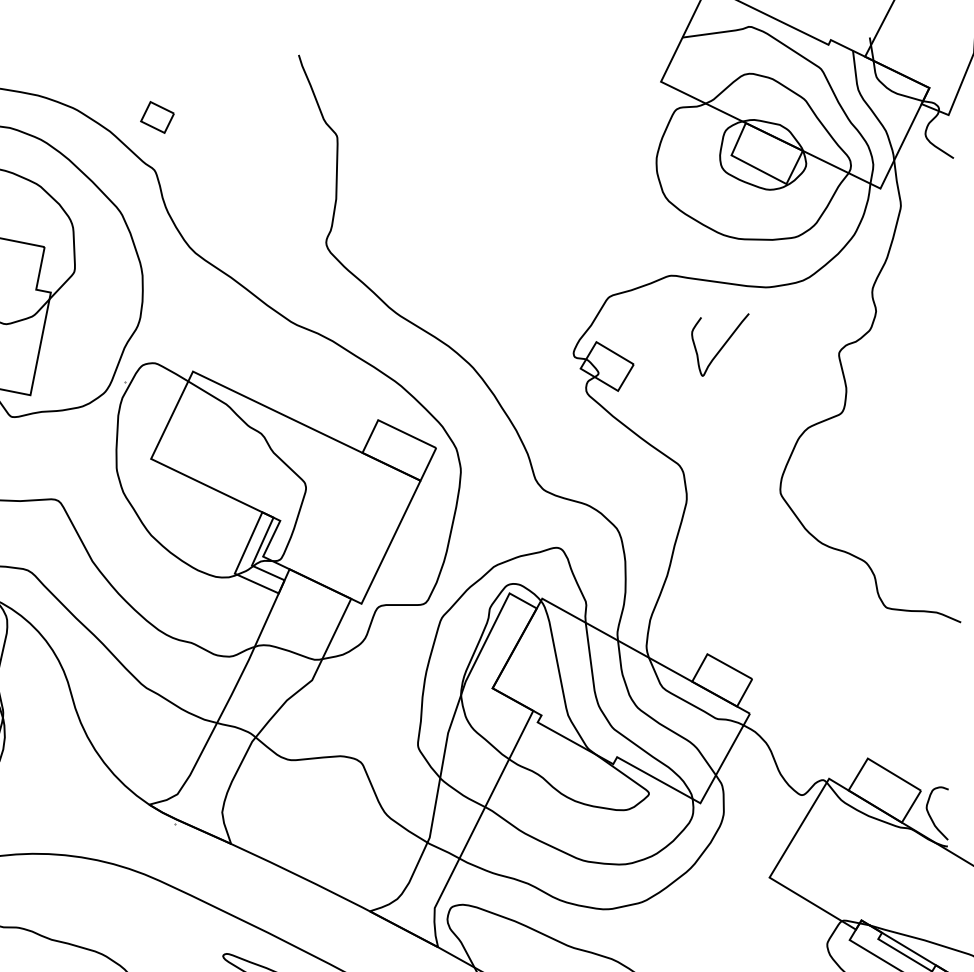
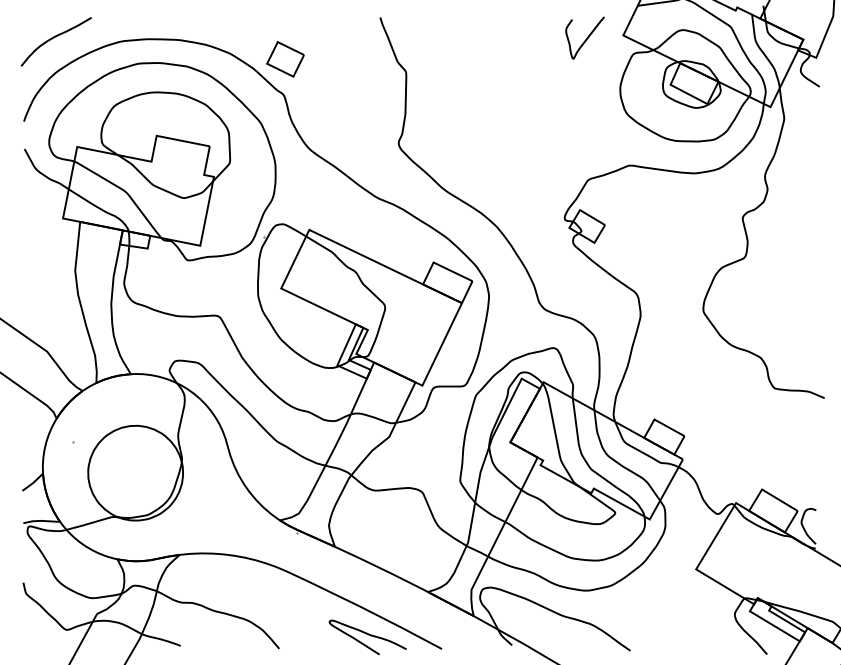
part: (157, 117) -> (285, 59), size x1.67
curve: (722, 344) -> (586, 37), moved

